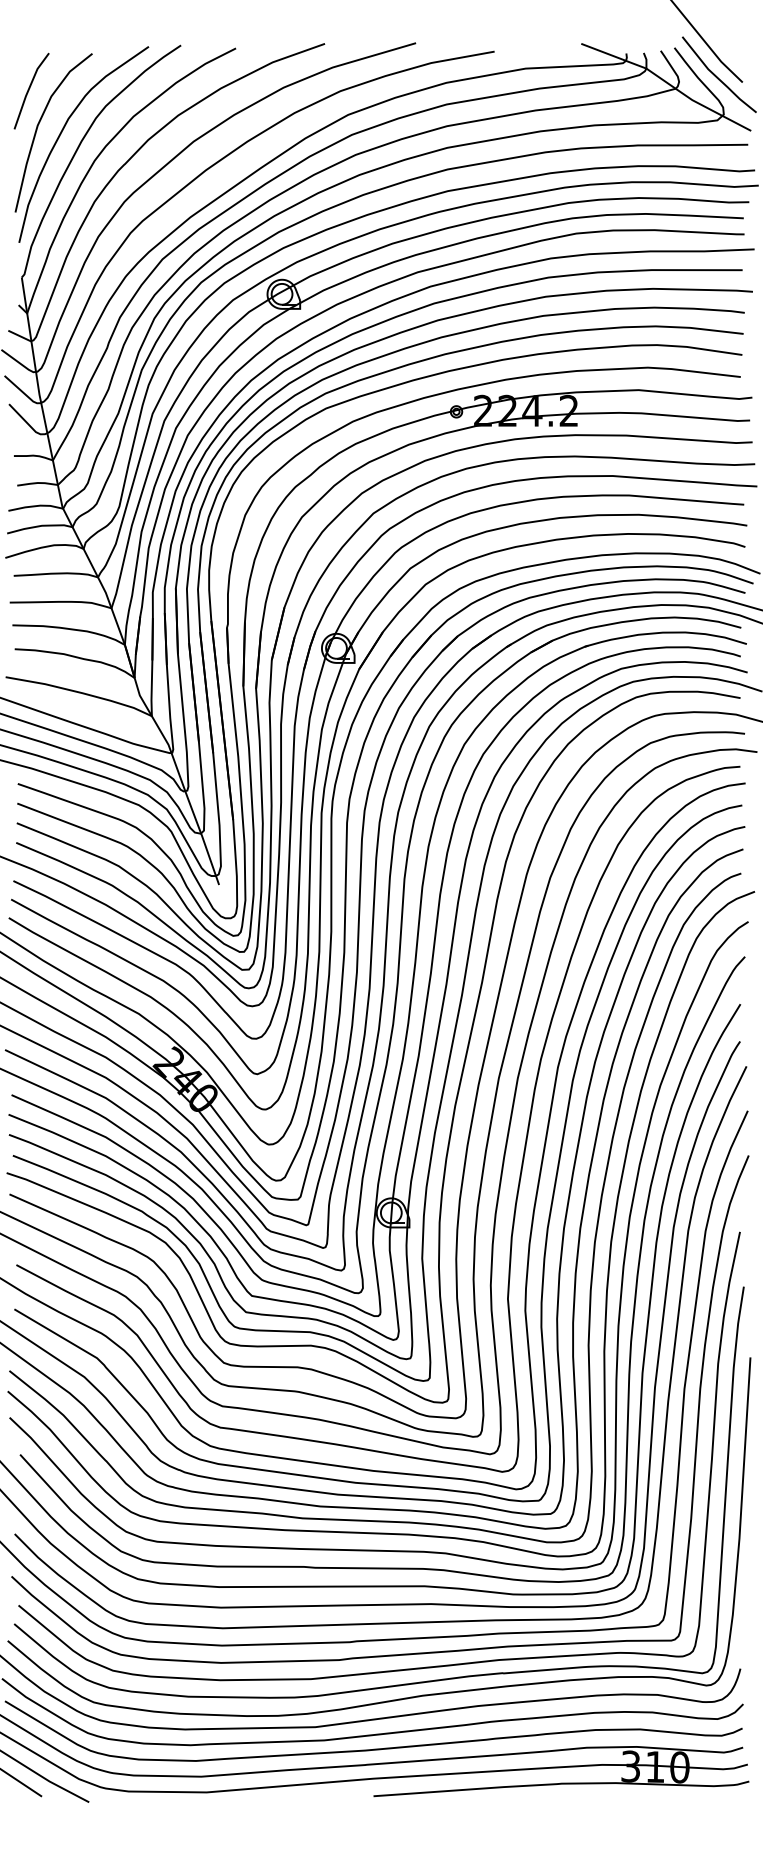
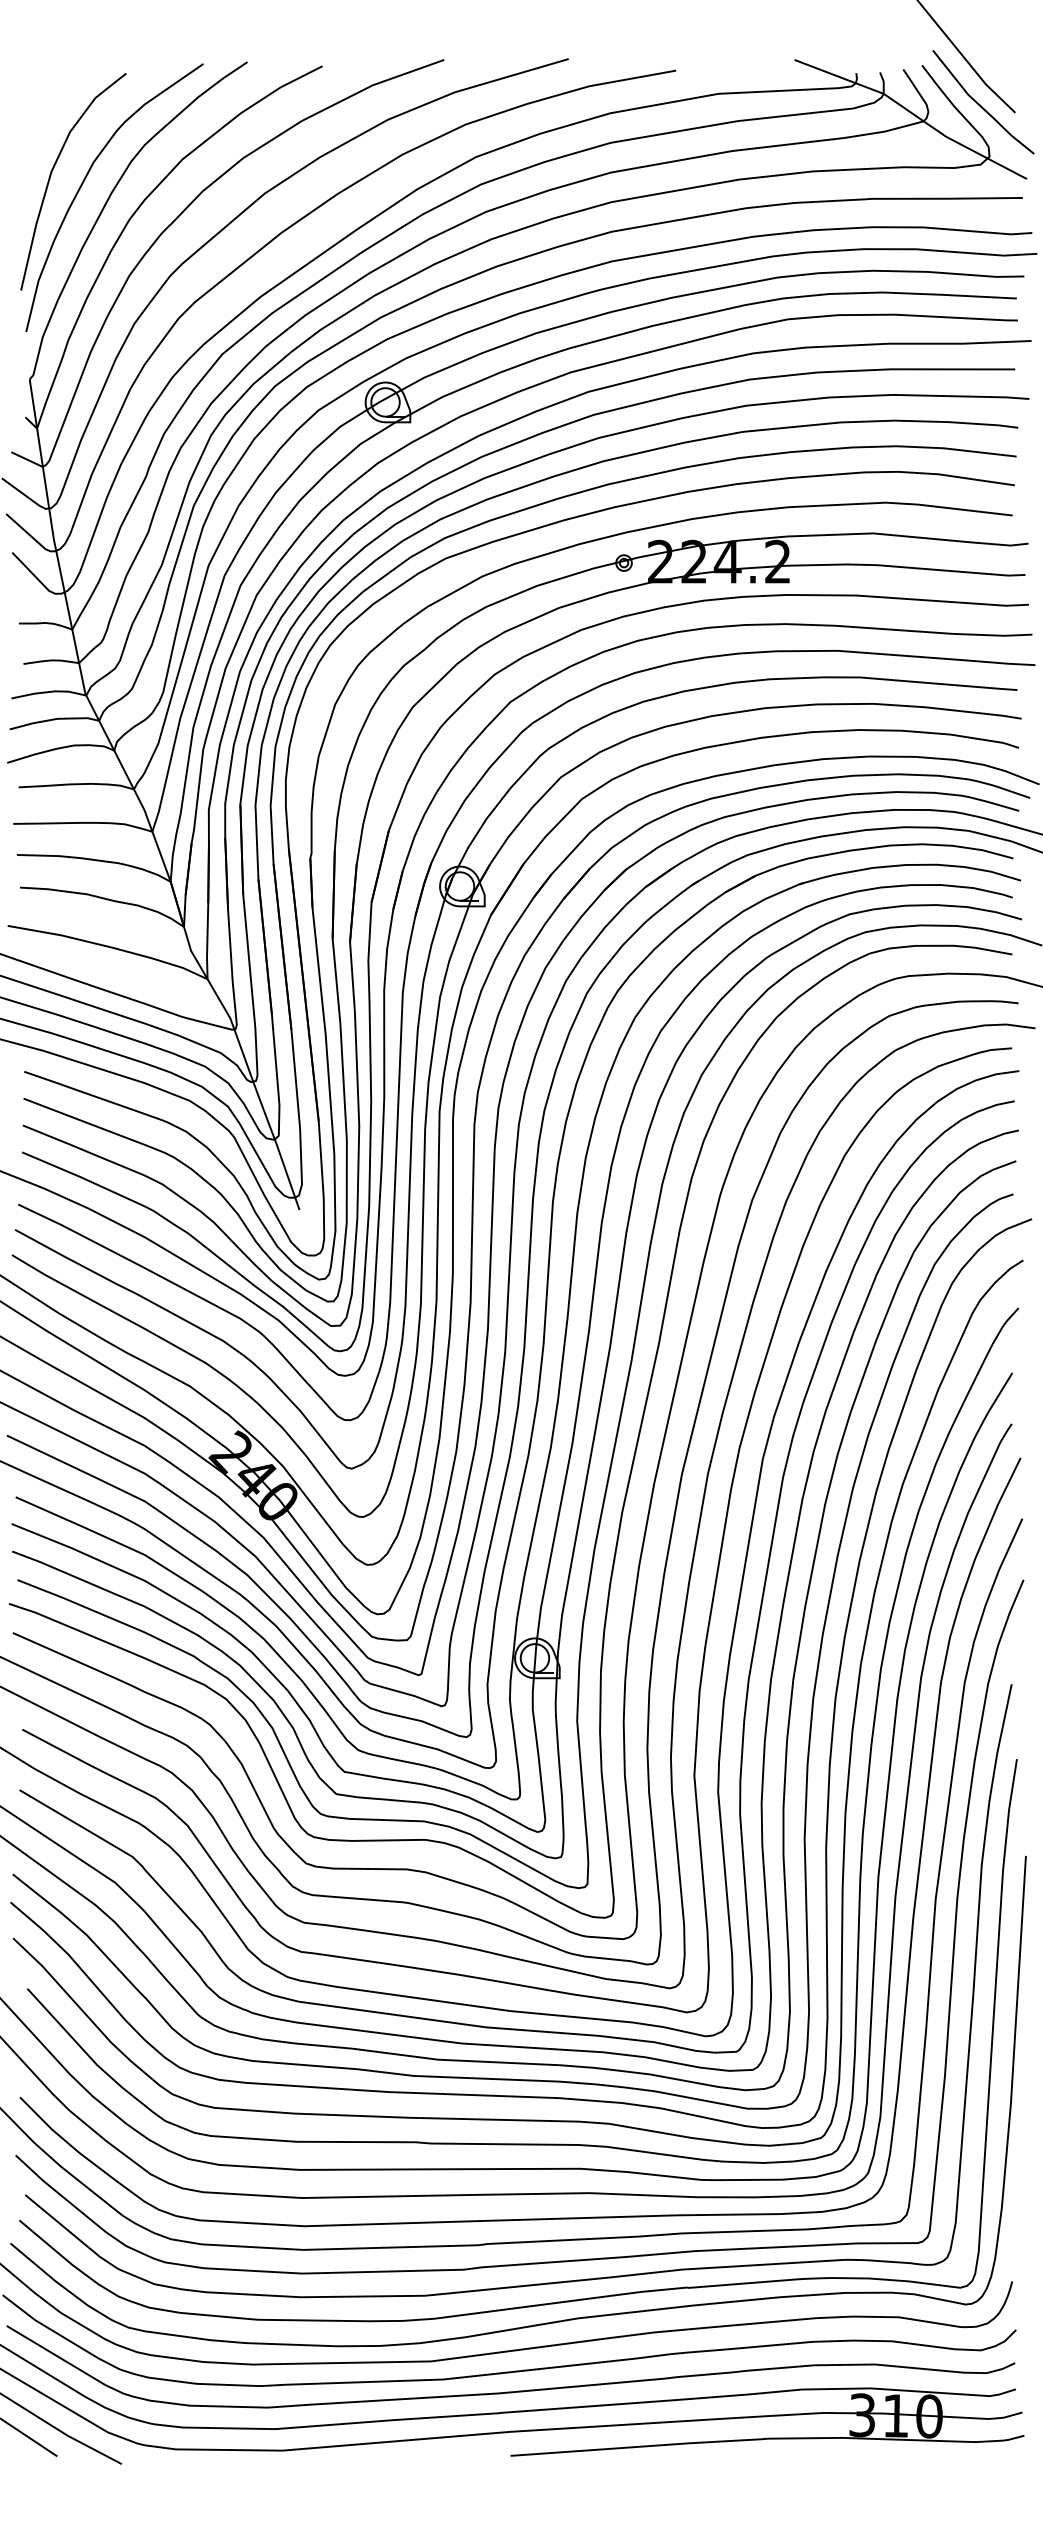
line: (29, 90) -> (40, 123), removed

